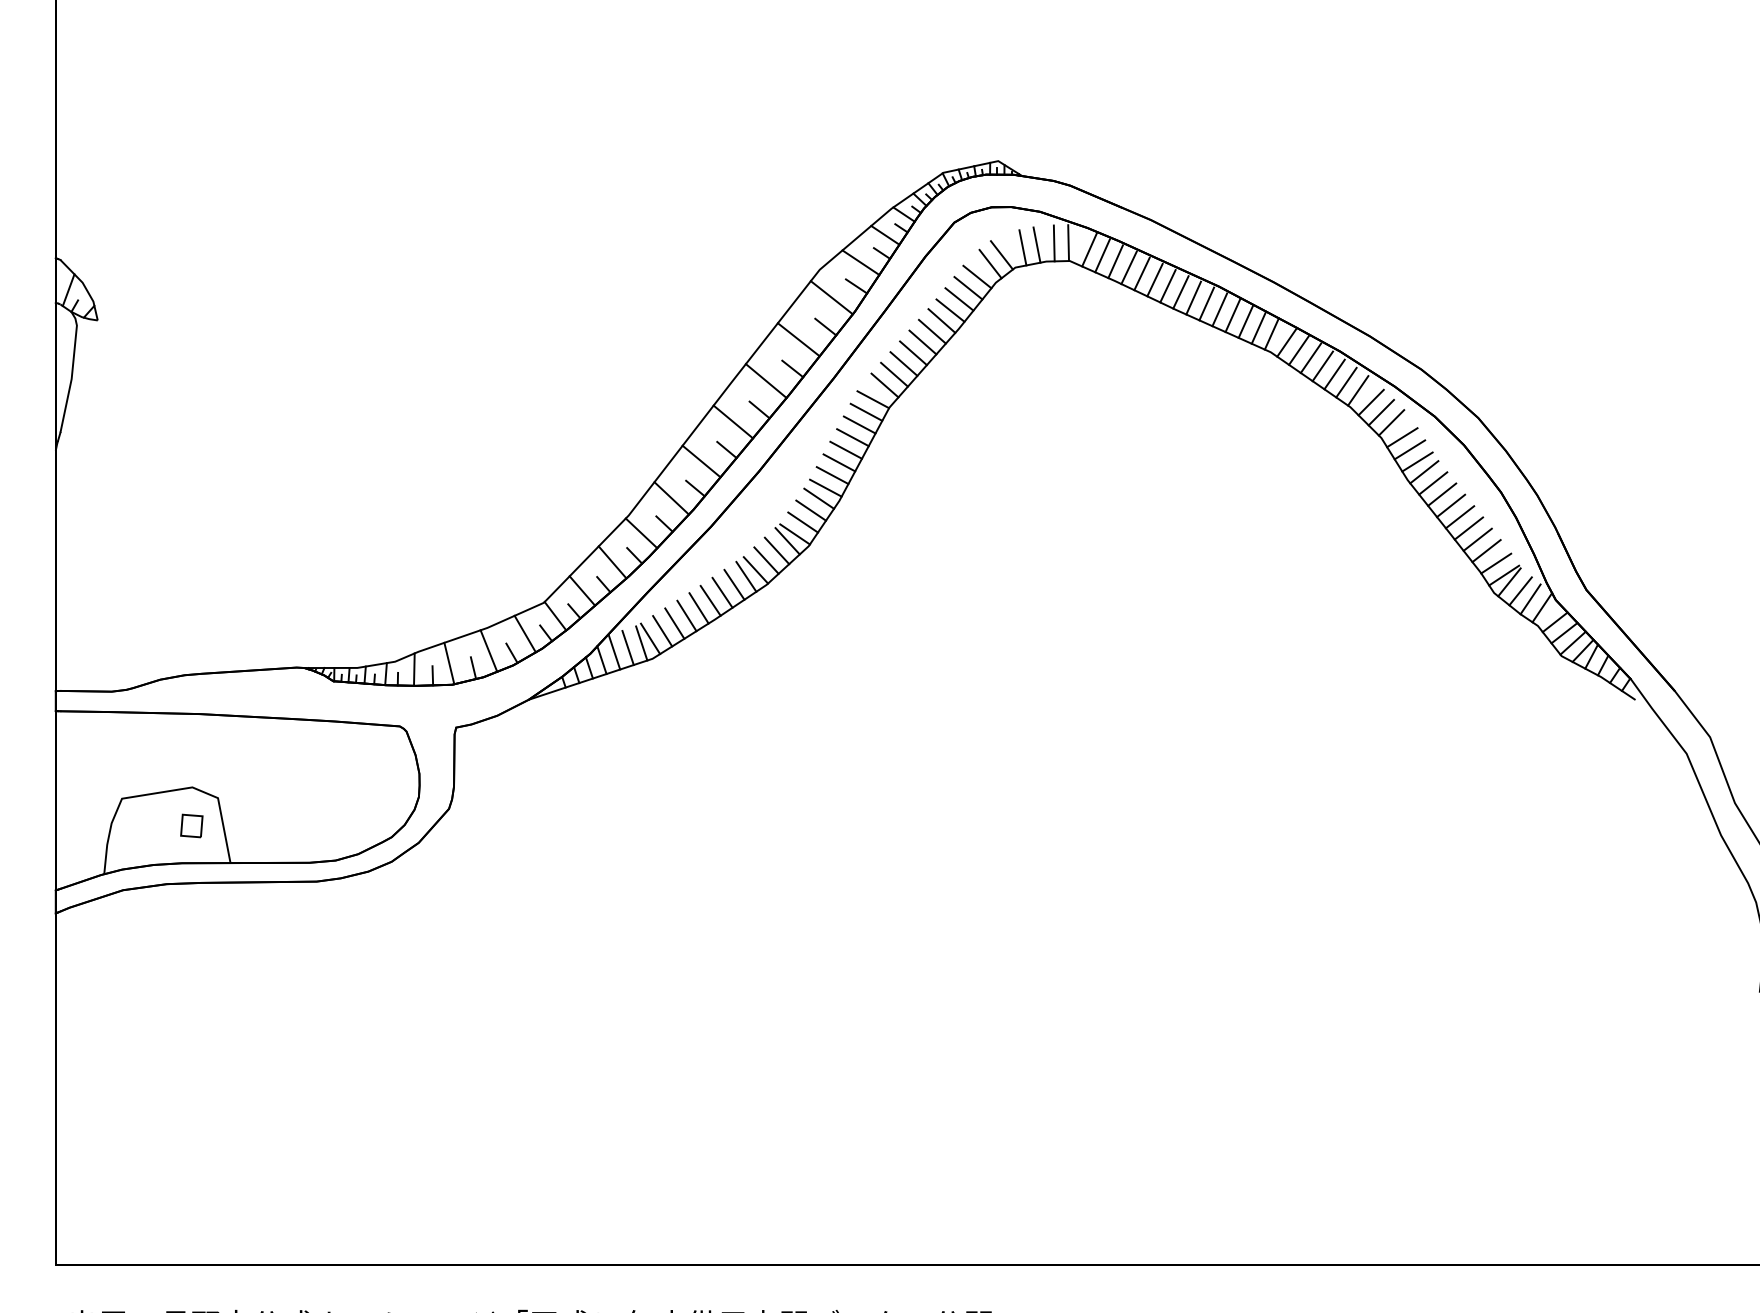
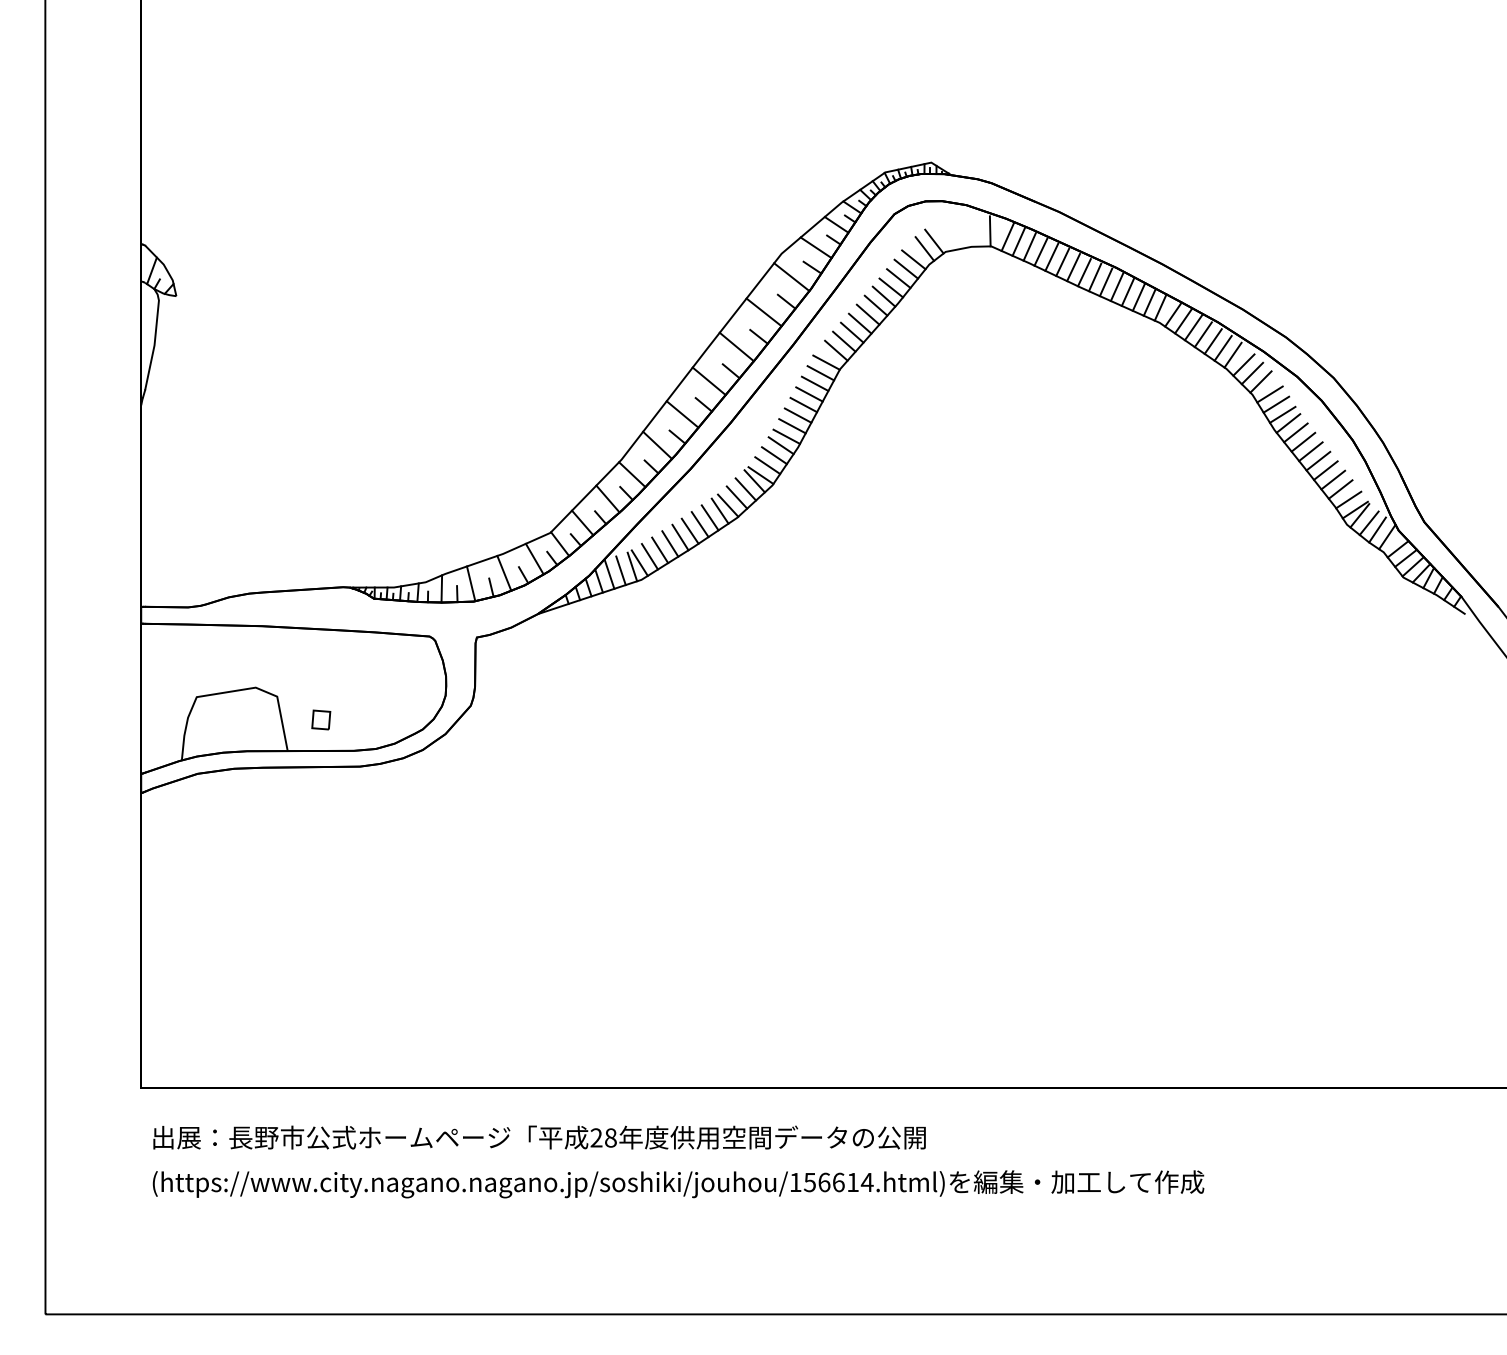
line: (1053, 243) -> (977, 231), removed
line: (1036, 244) -> (963, 232), removed
line: (1022, 248) -> (951, 235), removed
part: (192, 825) -> (321, 719), moved

